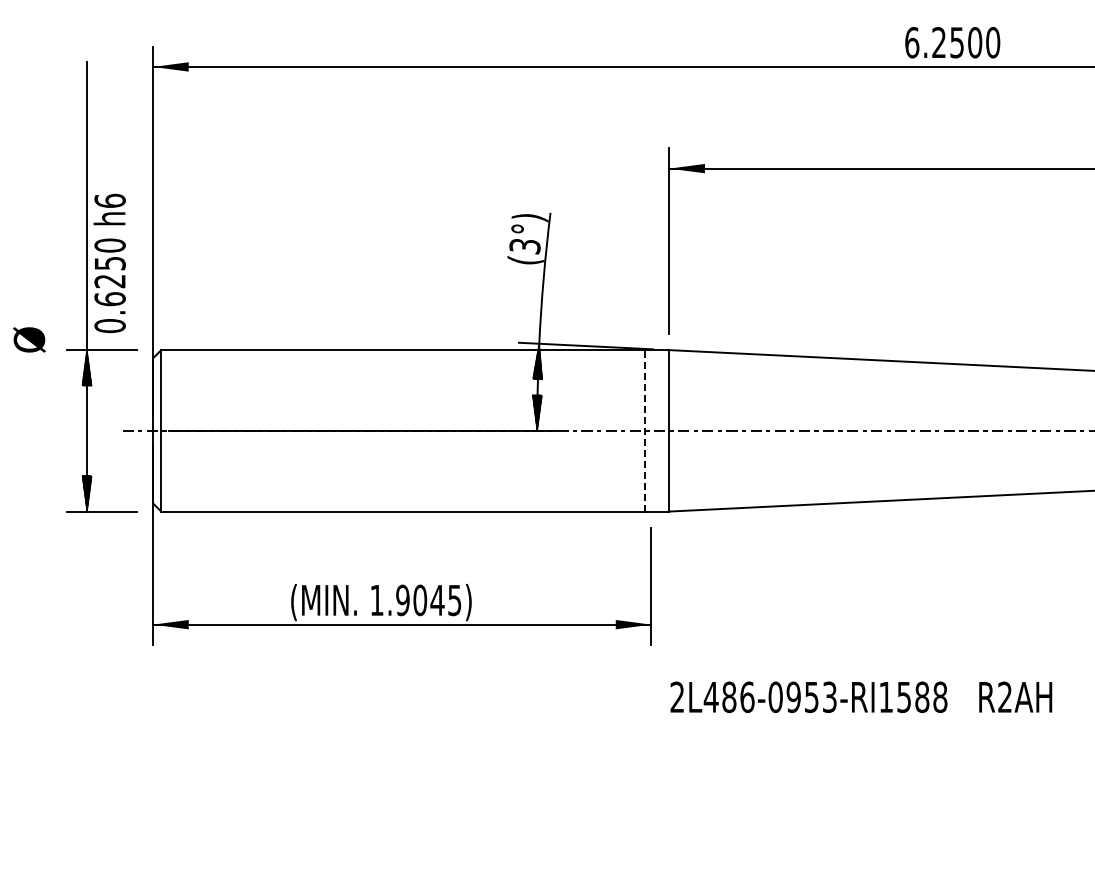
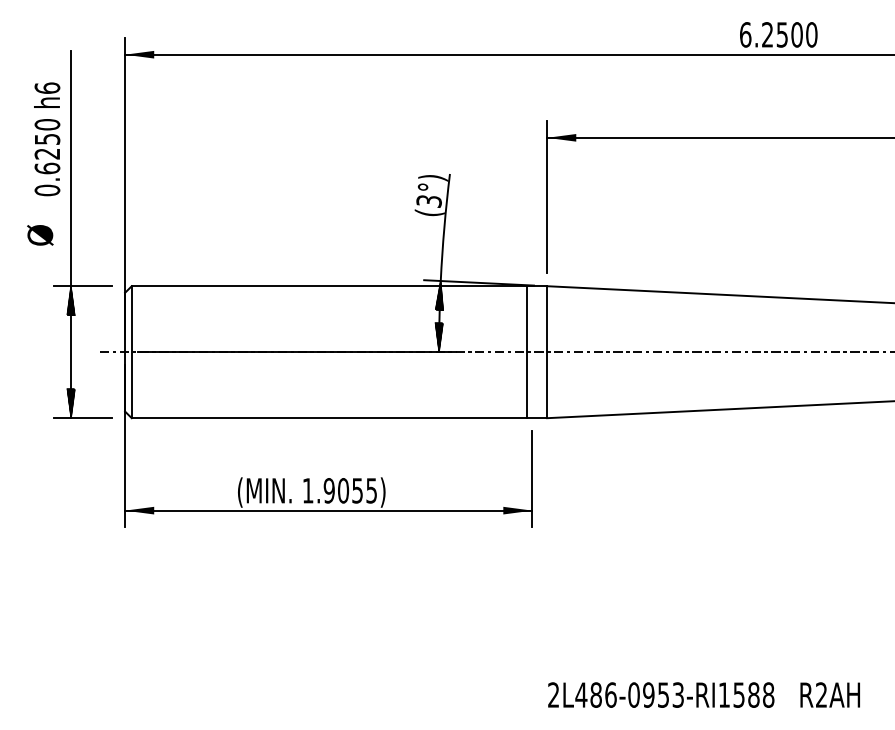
text: (109, 262) -> (46, 138), moved
text: (29, 339) -> (40, 235), moved
line: (645, 430) -> (527, 351), dashed -> solid
text: (437, 600) -> (357, 490), 1.9045) -> 1.9055)
text: (861, 697) -> (704, 695), moved

